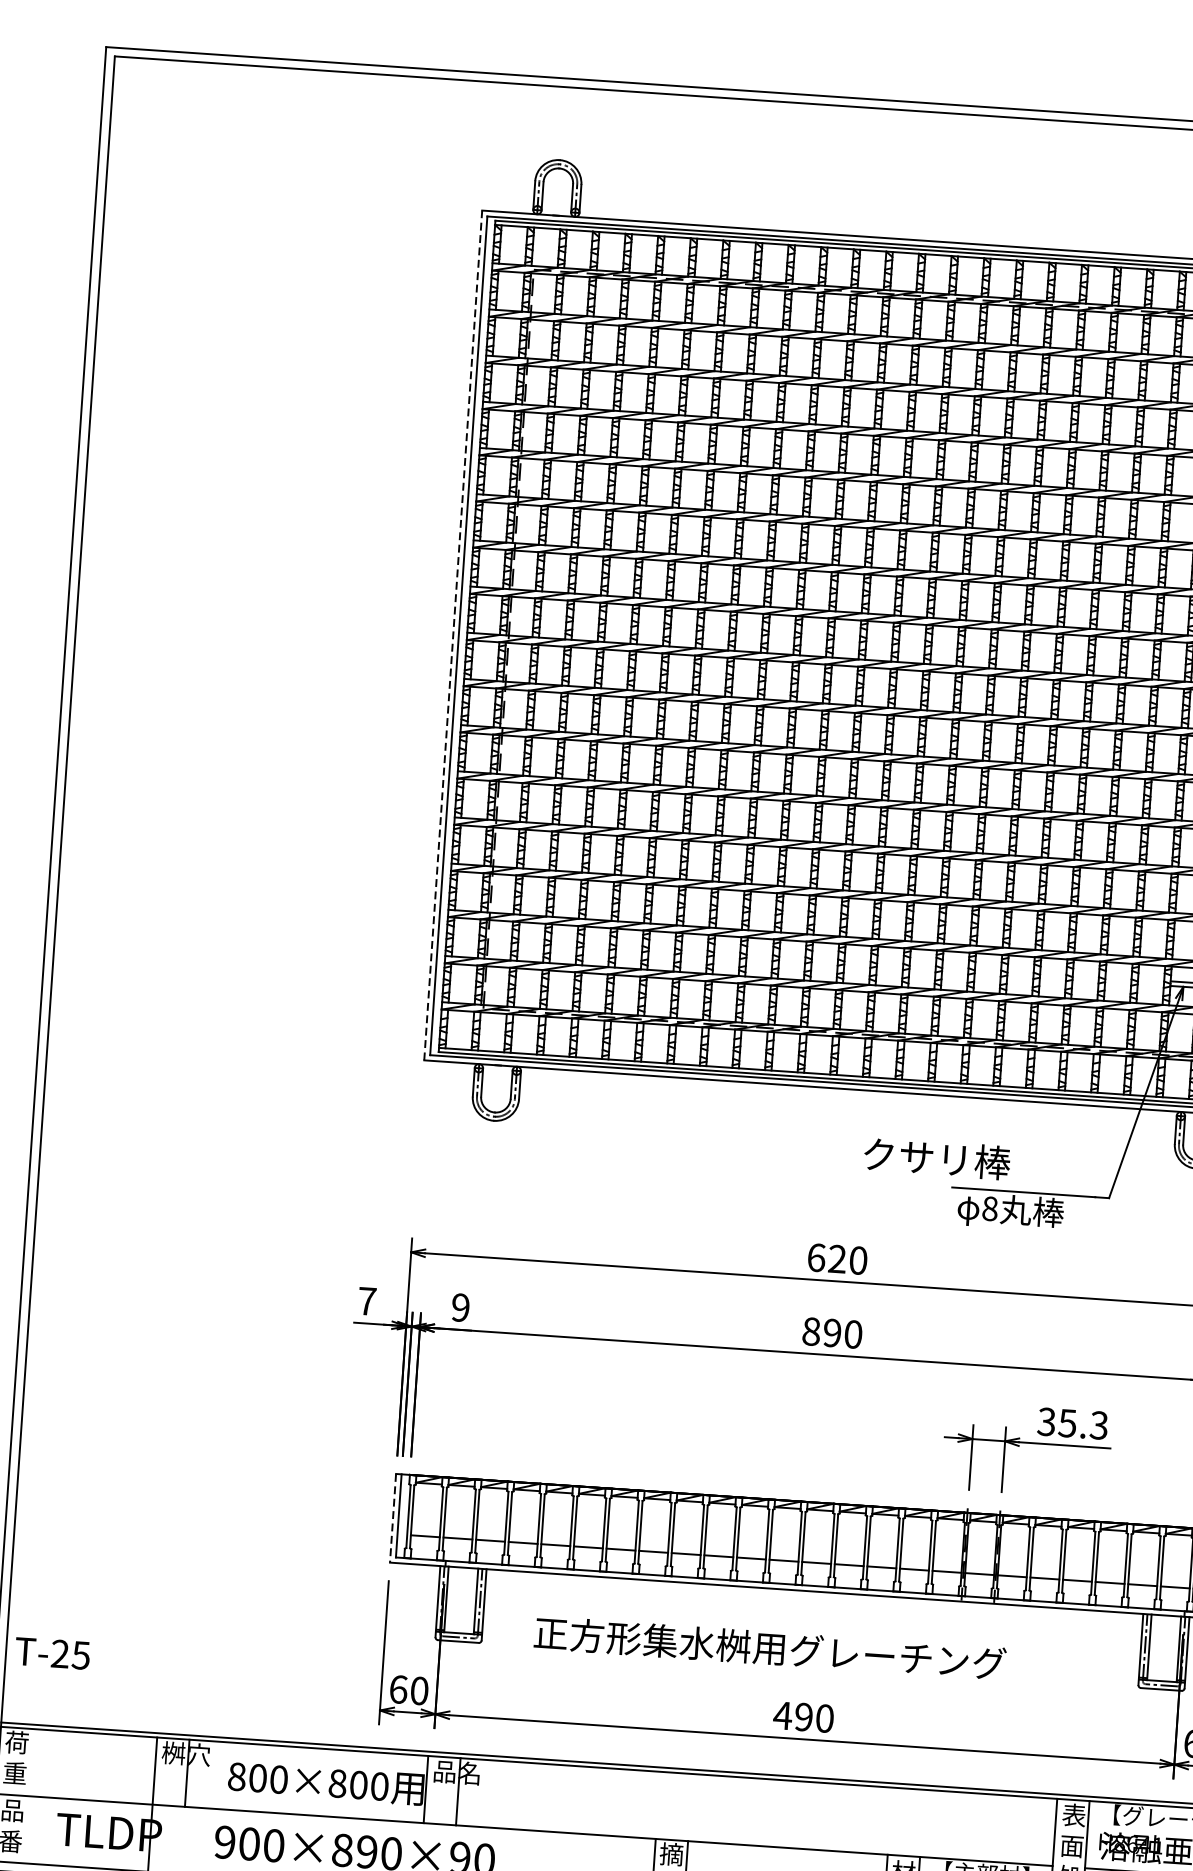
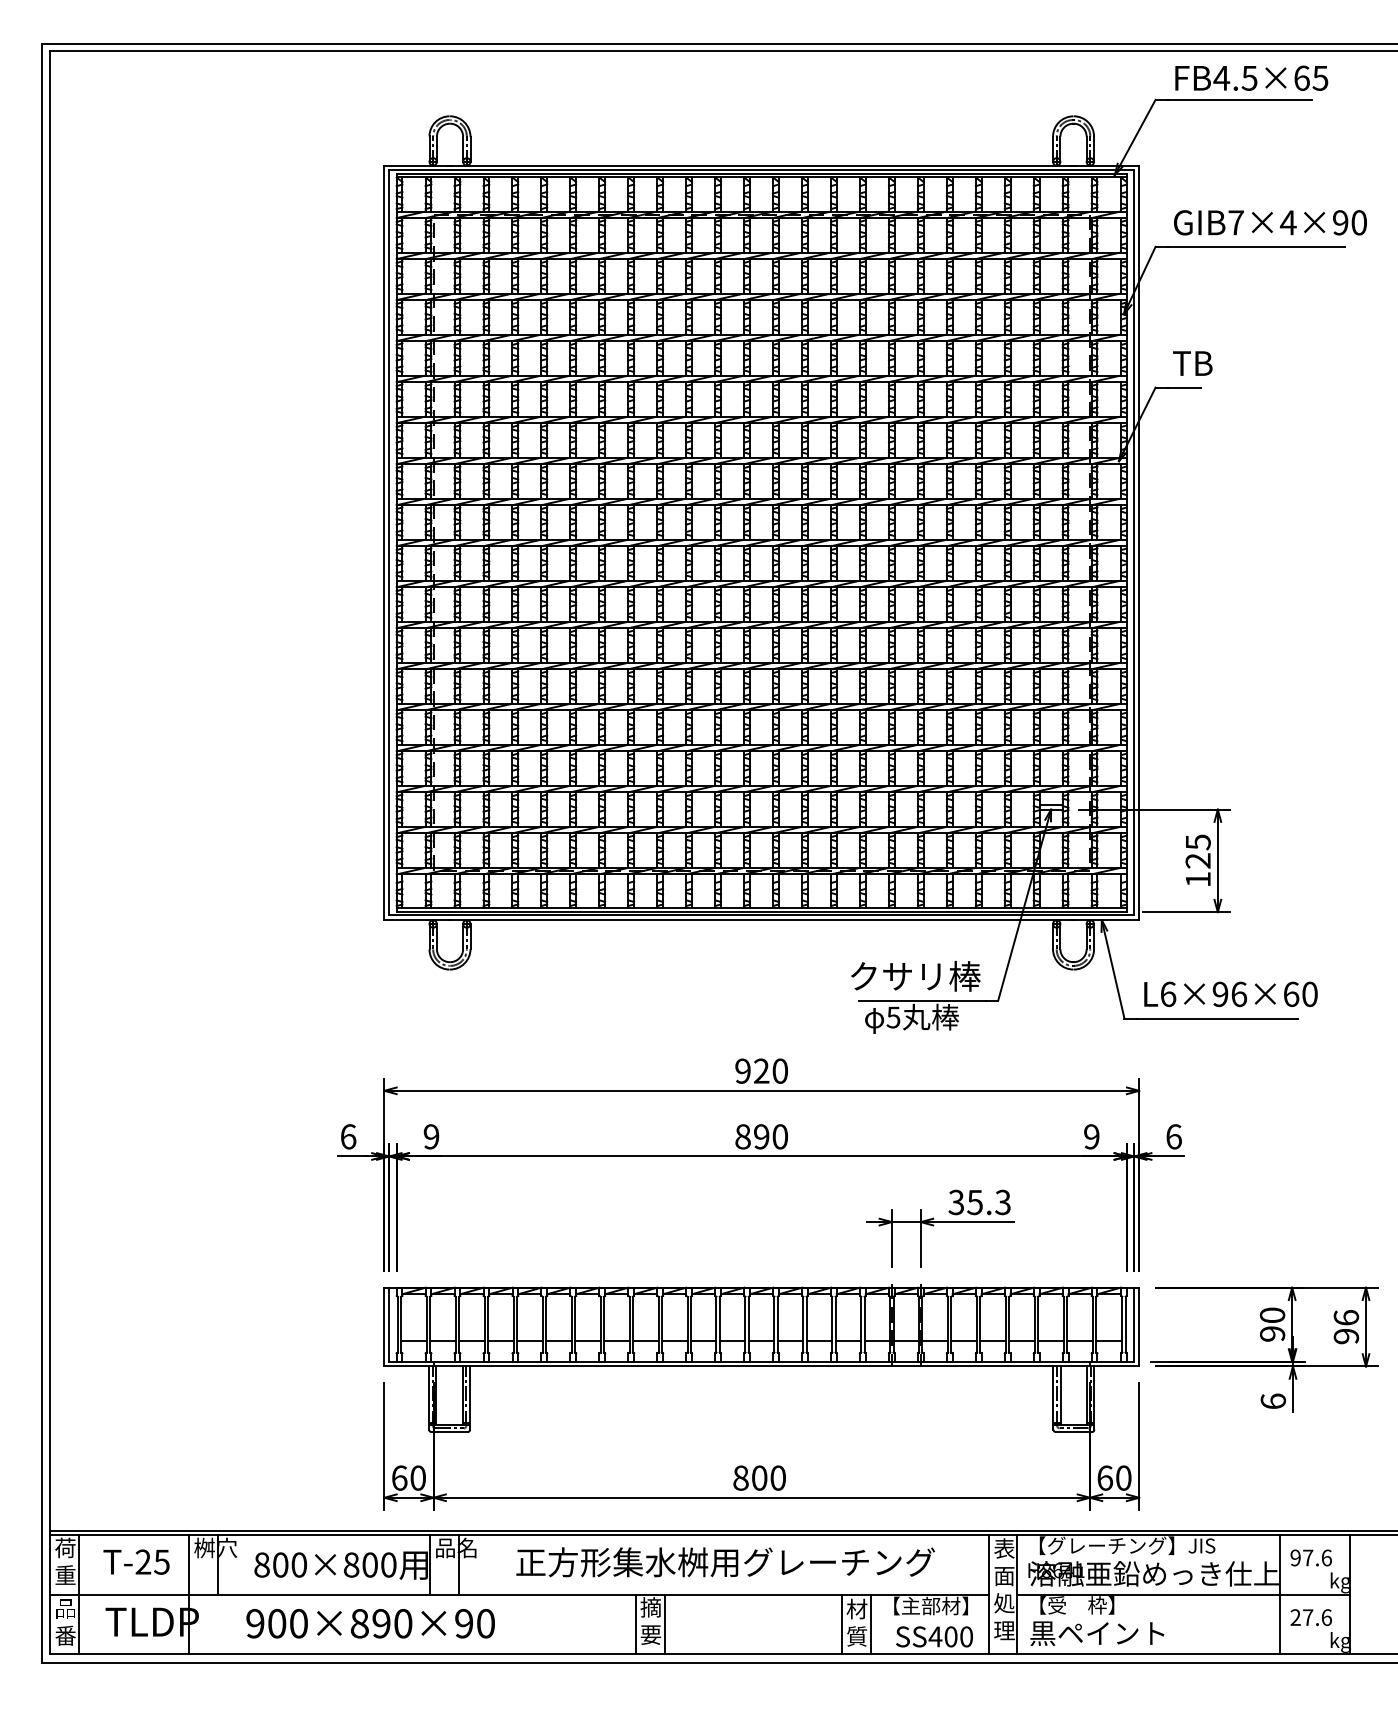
line: (453, 634) -> (384, 542), dashed -> solid
text: (936, 1158) -> (915, 976), moved
text: (990, 1208) -> (893, 1017), 8 -> 5
text: (815, 1256) -> (742, 1070), 620 -> 920
text: (367, 1300) -> (348, 1136), 7 -> 6
line: (393, 1518) -> (384, 1327), dashed -> solid
text: (770, 1648) -> (725, 1562), moved
text: (52, 1652) -> (136, 1561), moved
text: (792, 1715) -> (749, 1477), 490 -> 800
line: (29, 1795) -> (79, 1594), added

